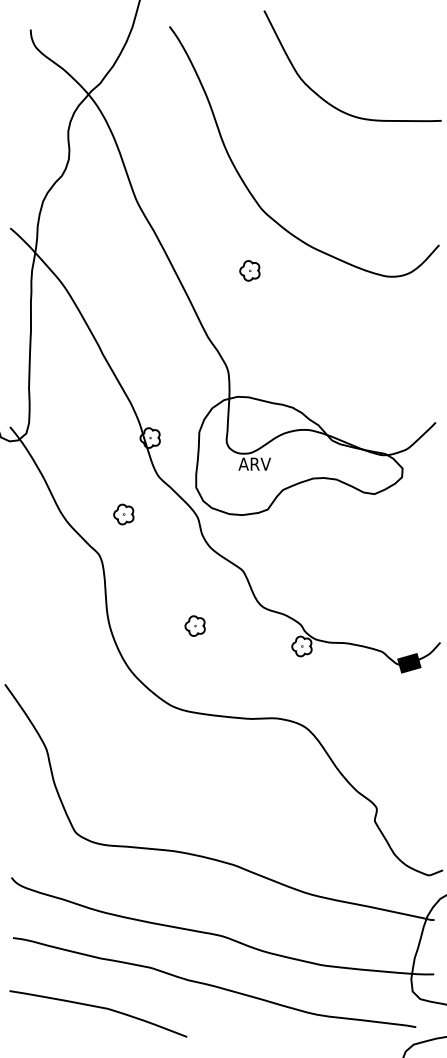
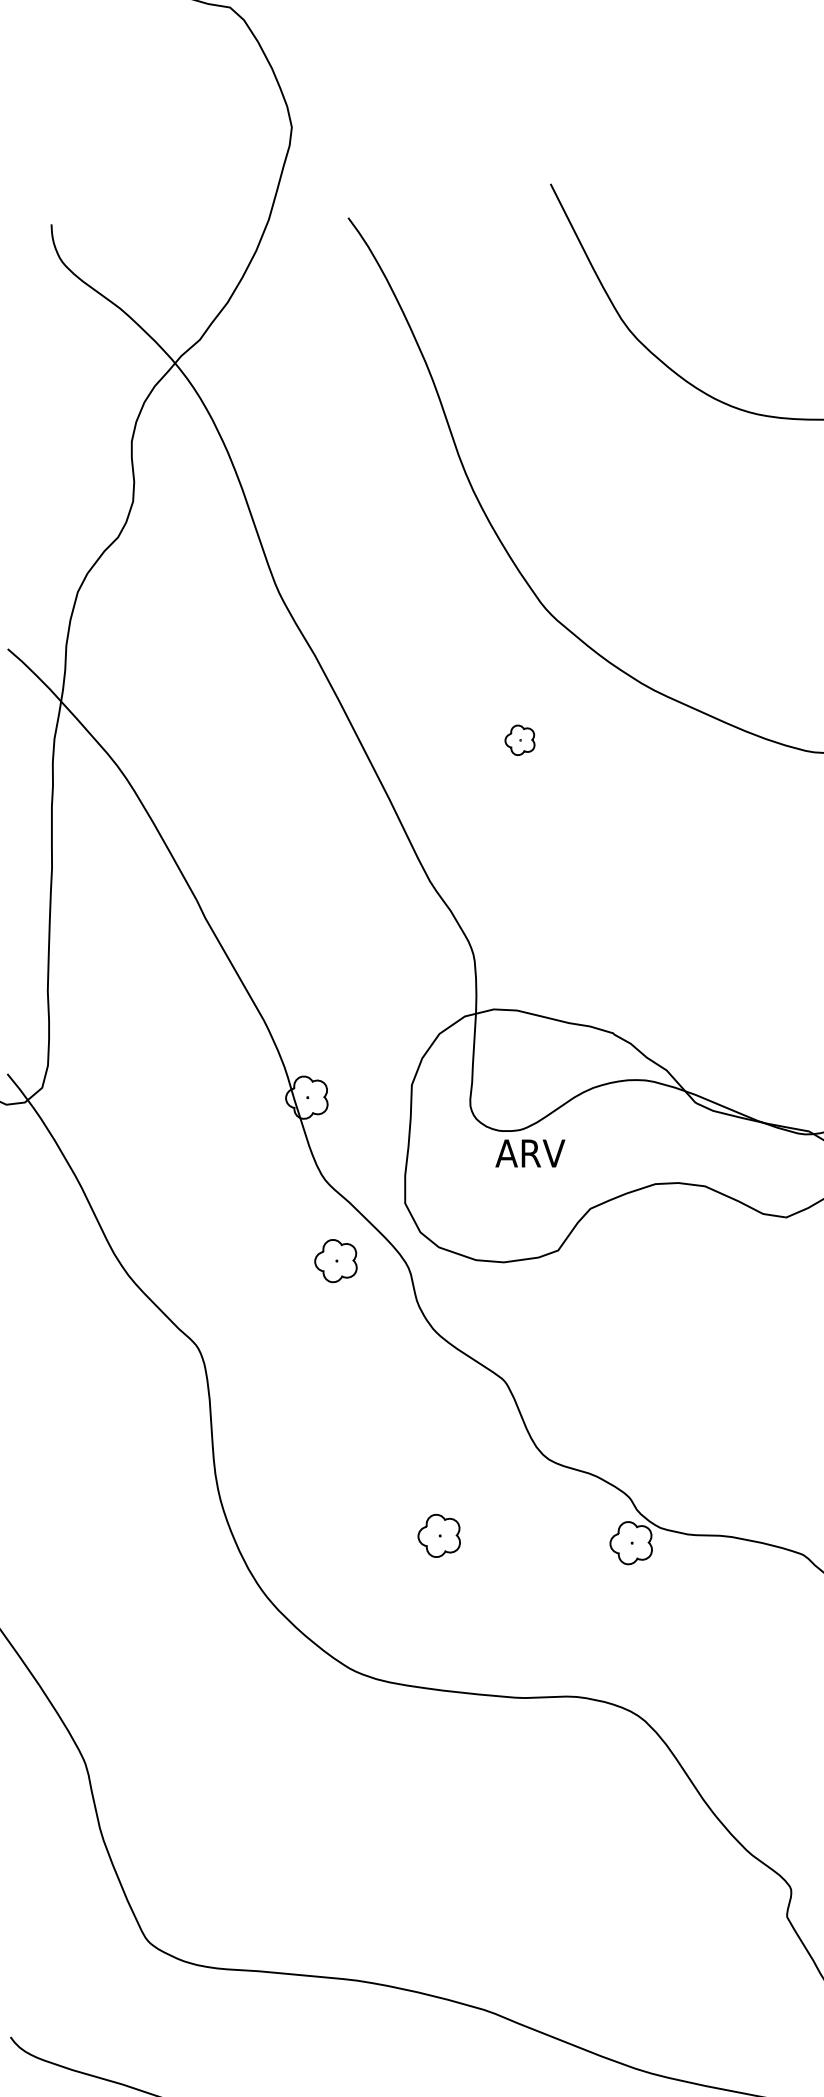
part: (249, 270) -> (519, 739), size x0.7
part: (123, 514) -> (335, 1260), moved
part: (194, 625) -> (437, 1534), moved

